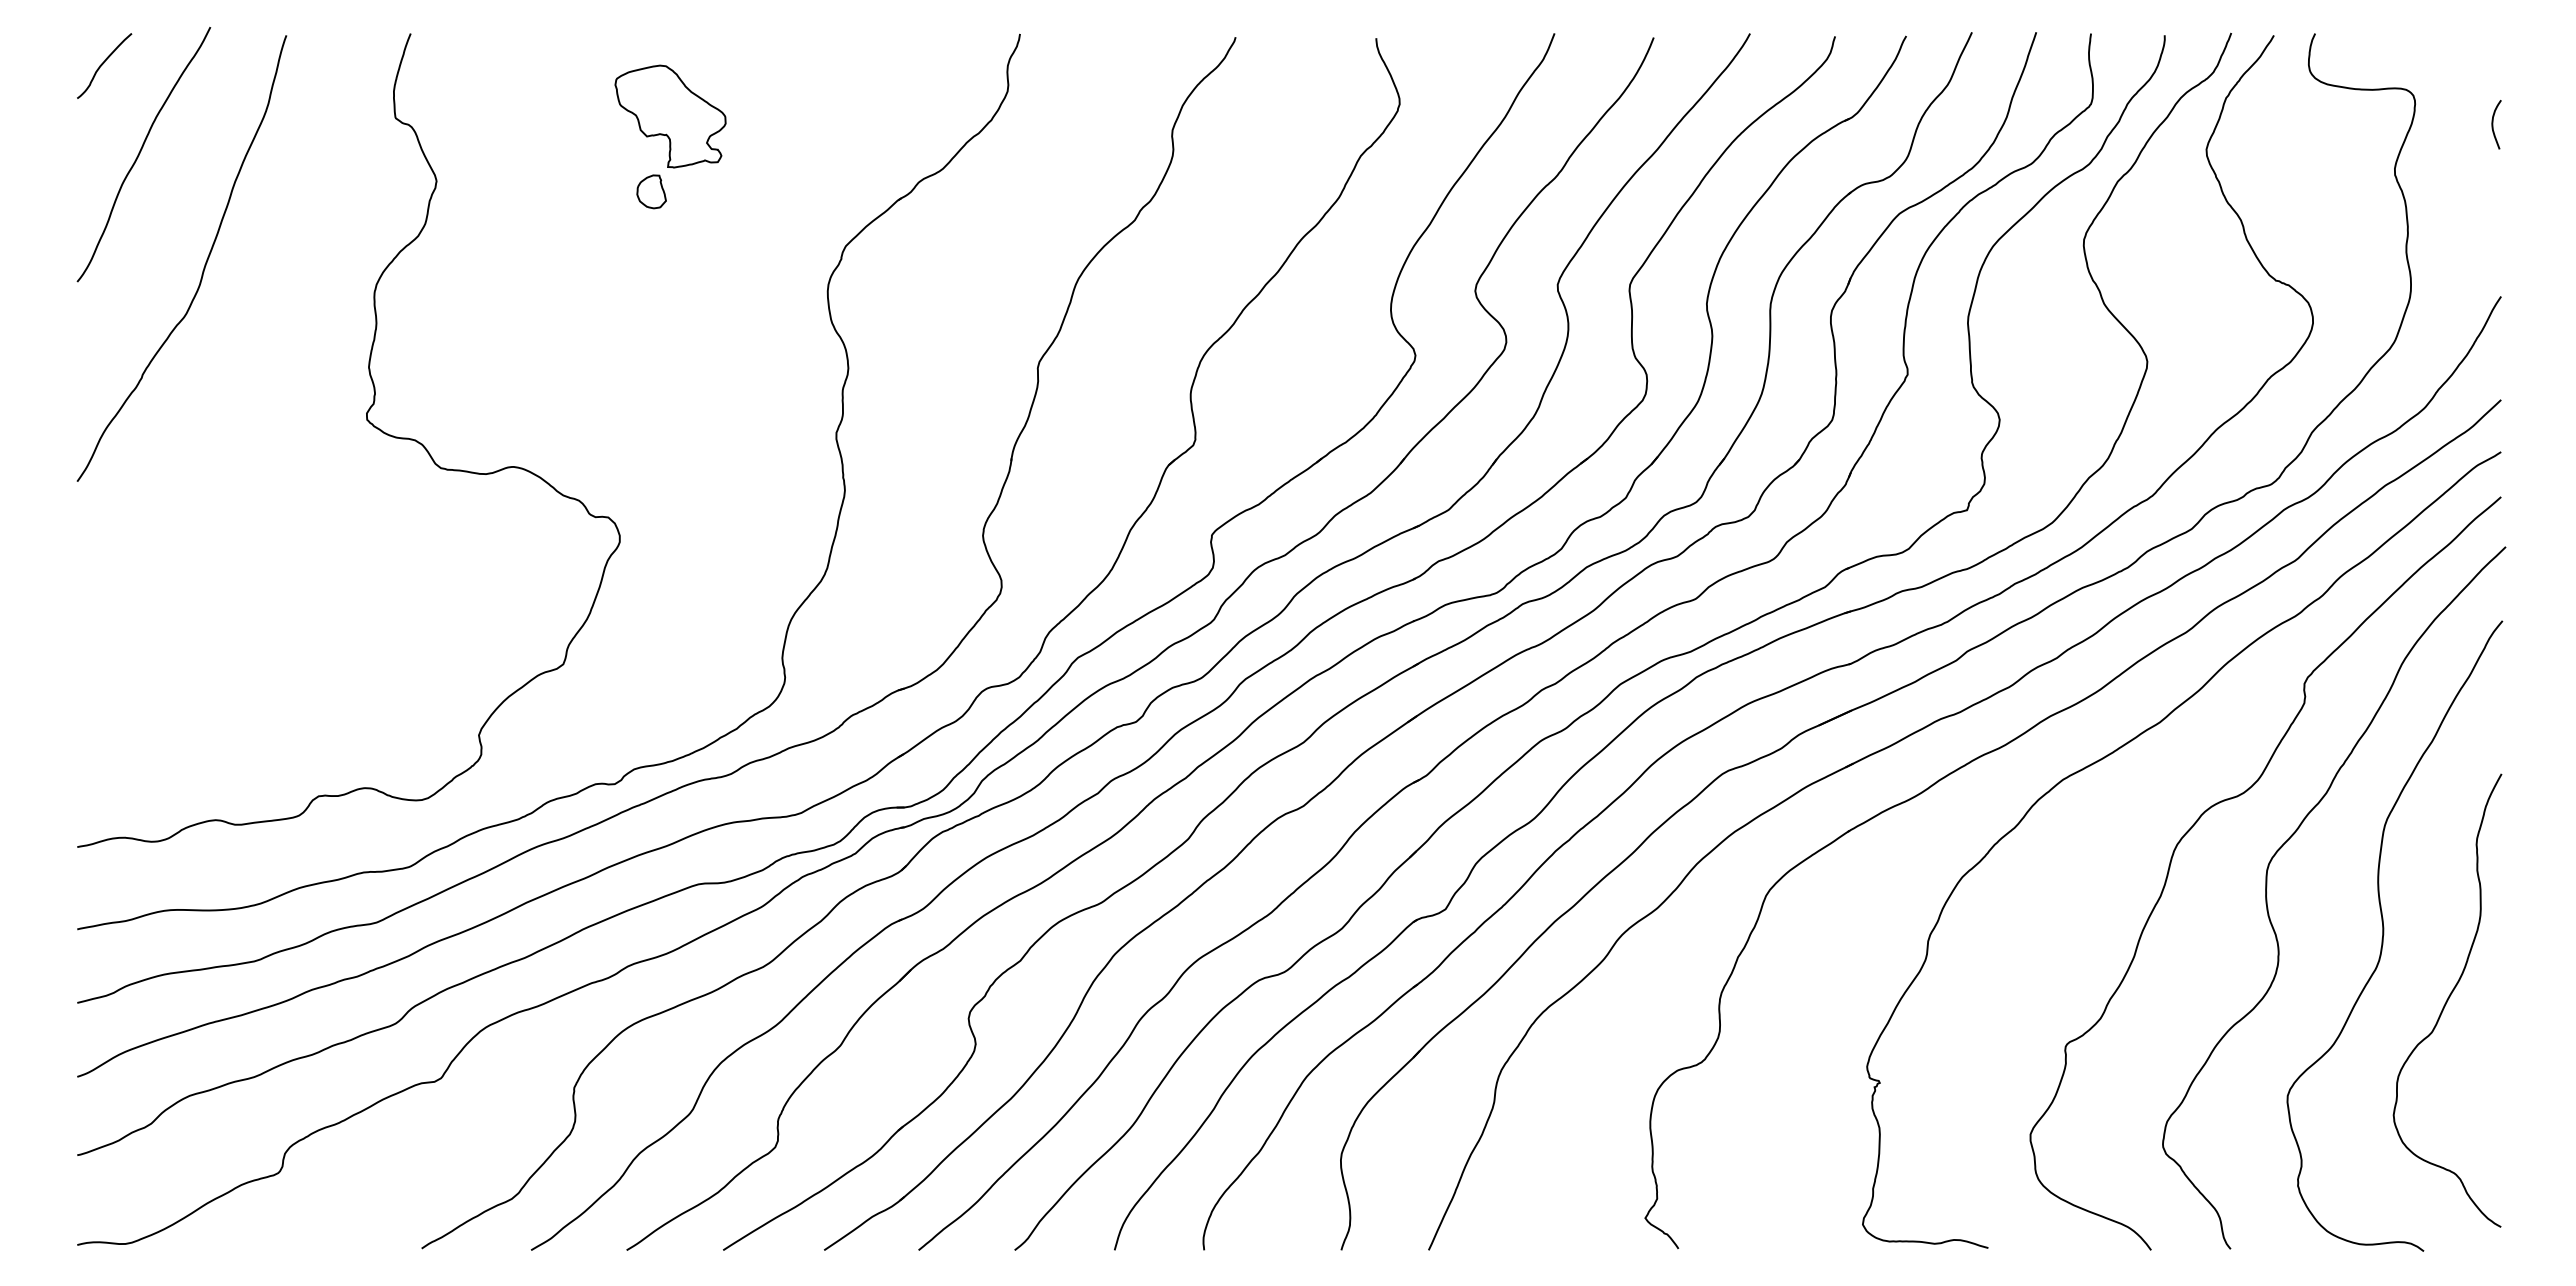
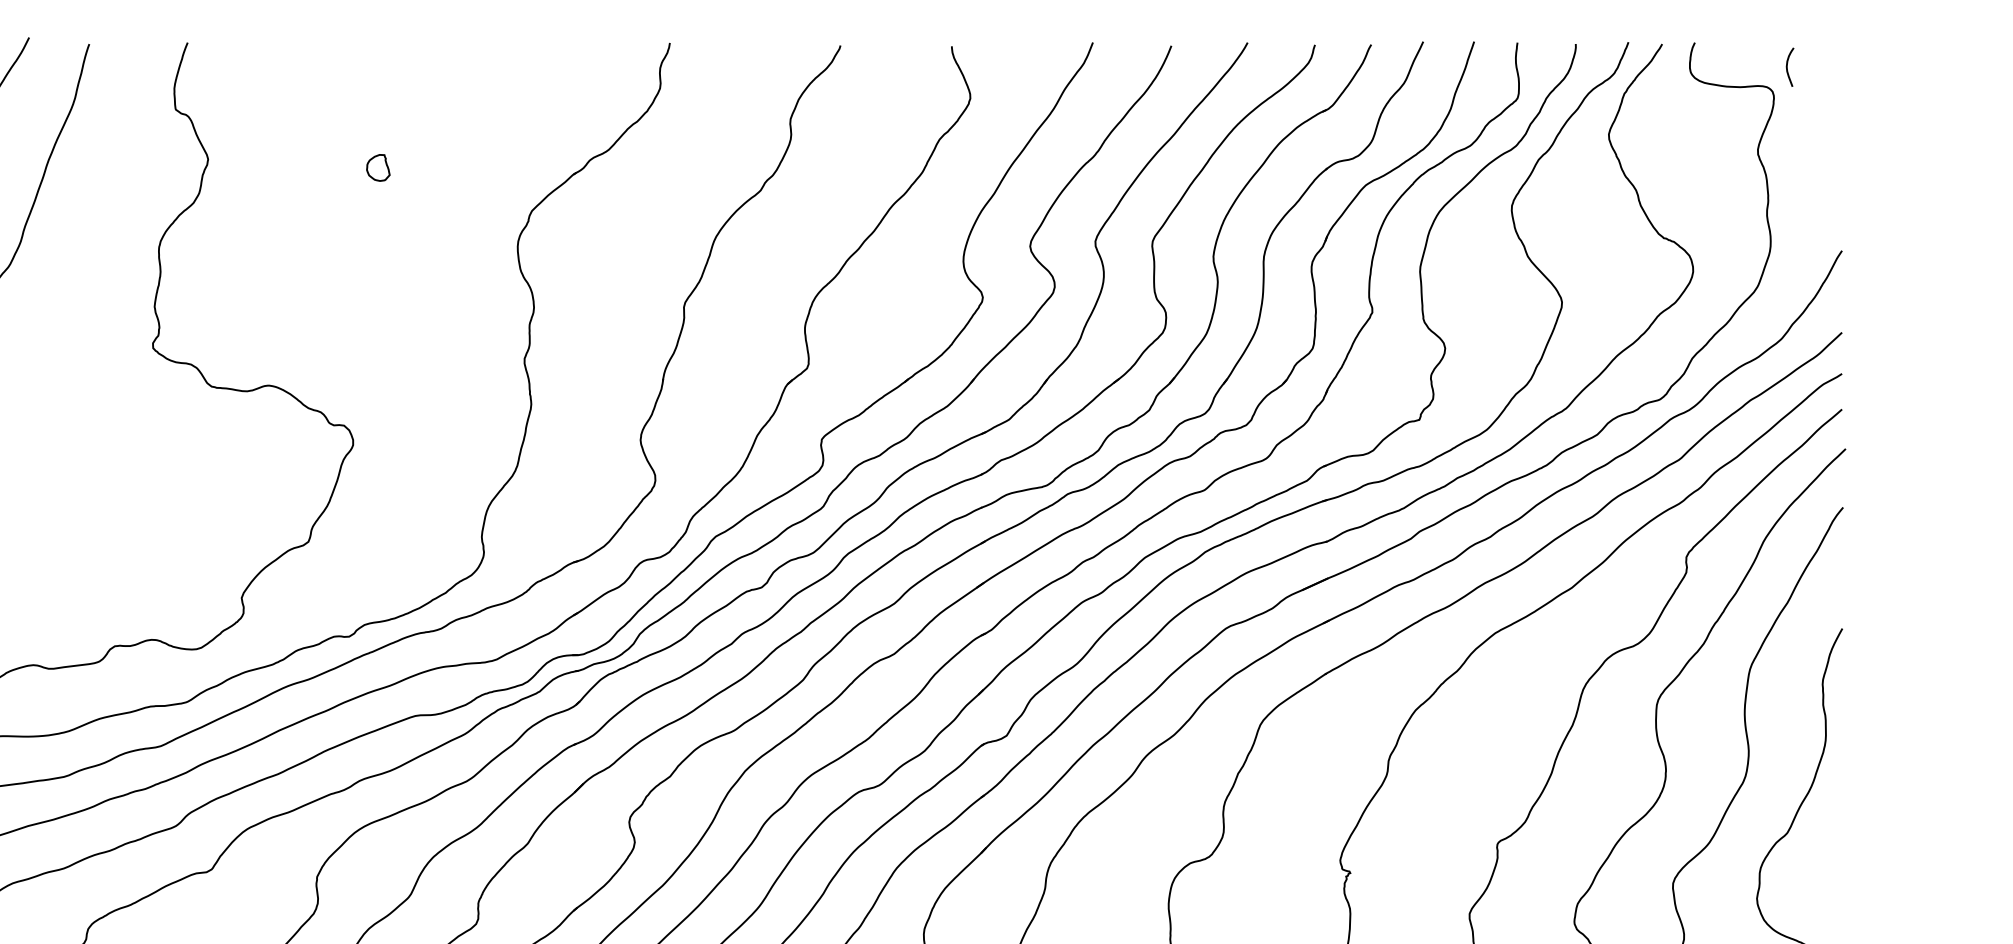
part: (670, 116) -> (393, 108), removed
curve: (2493, 124) -> (1787, 67), moved

